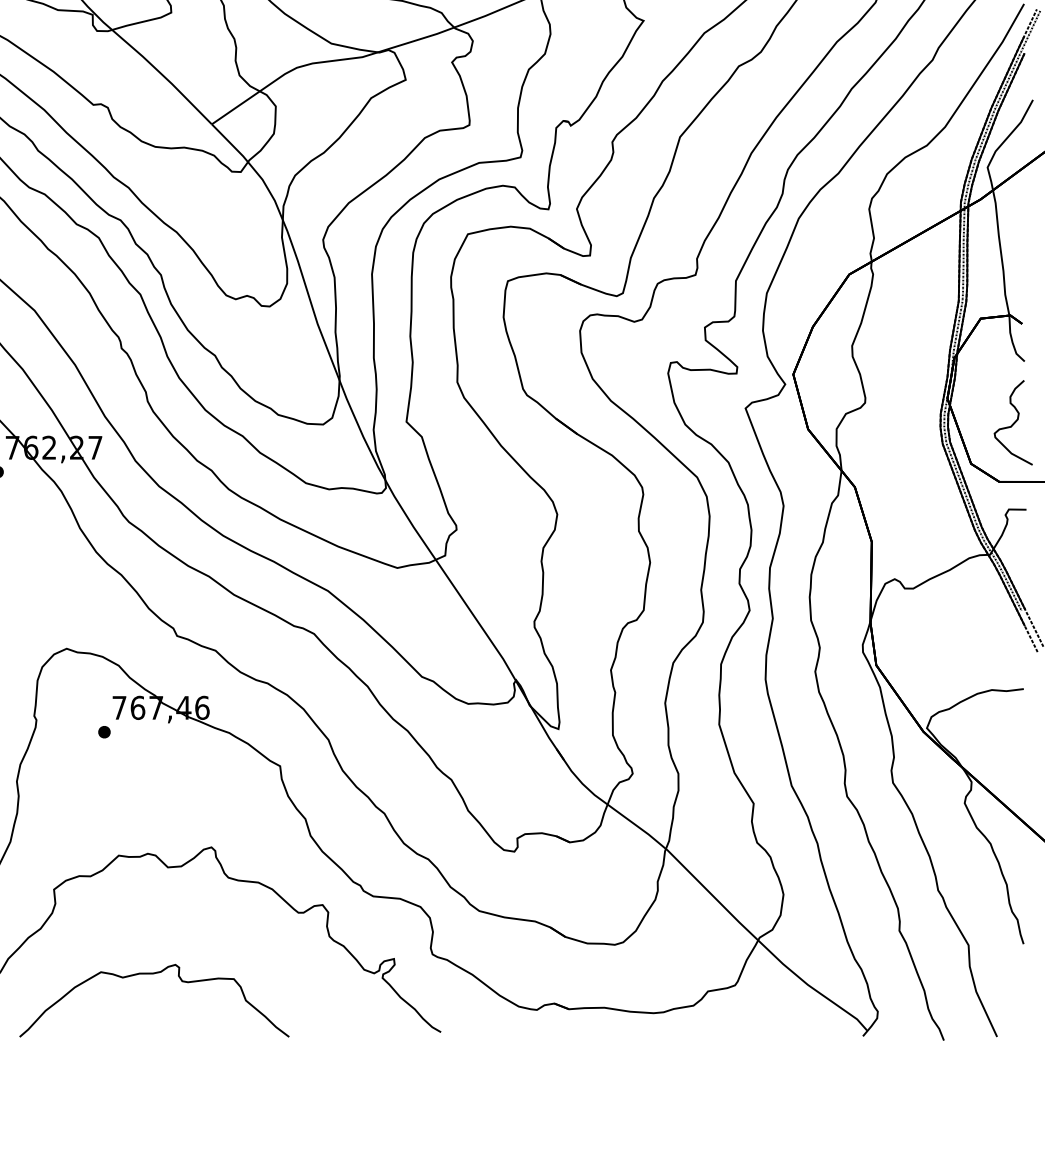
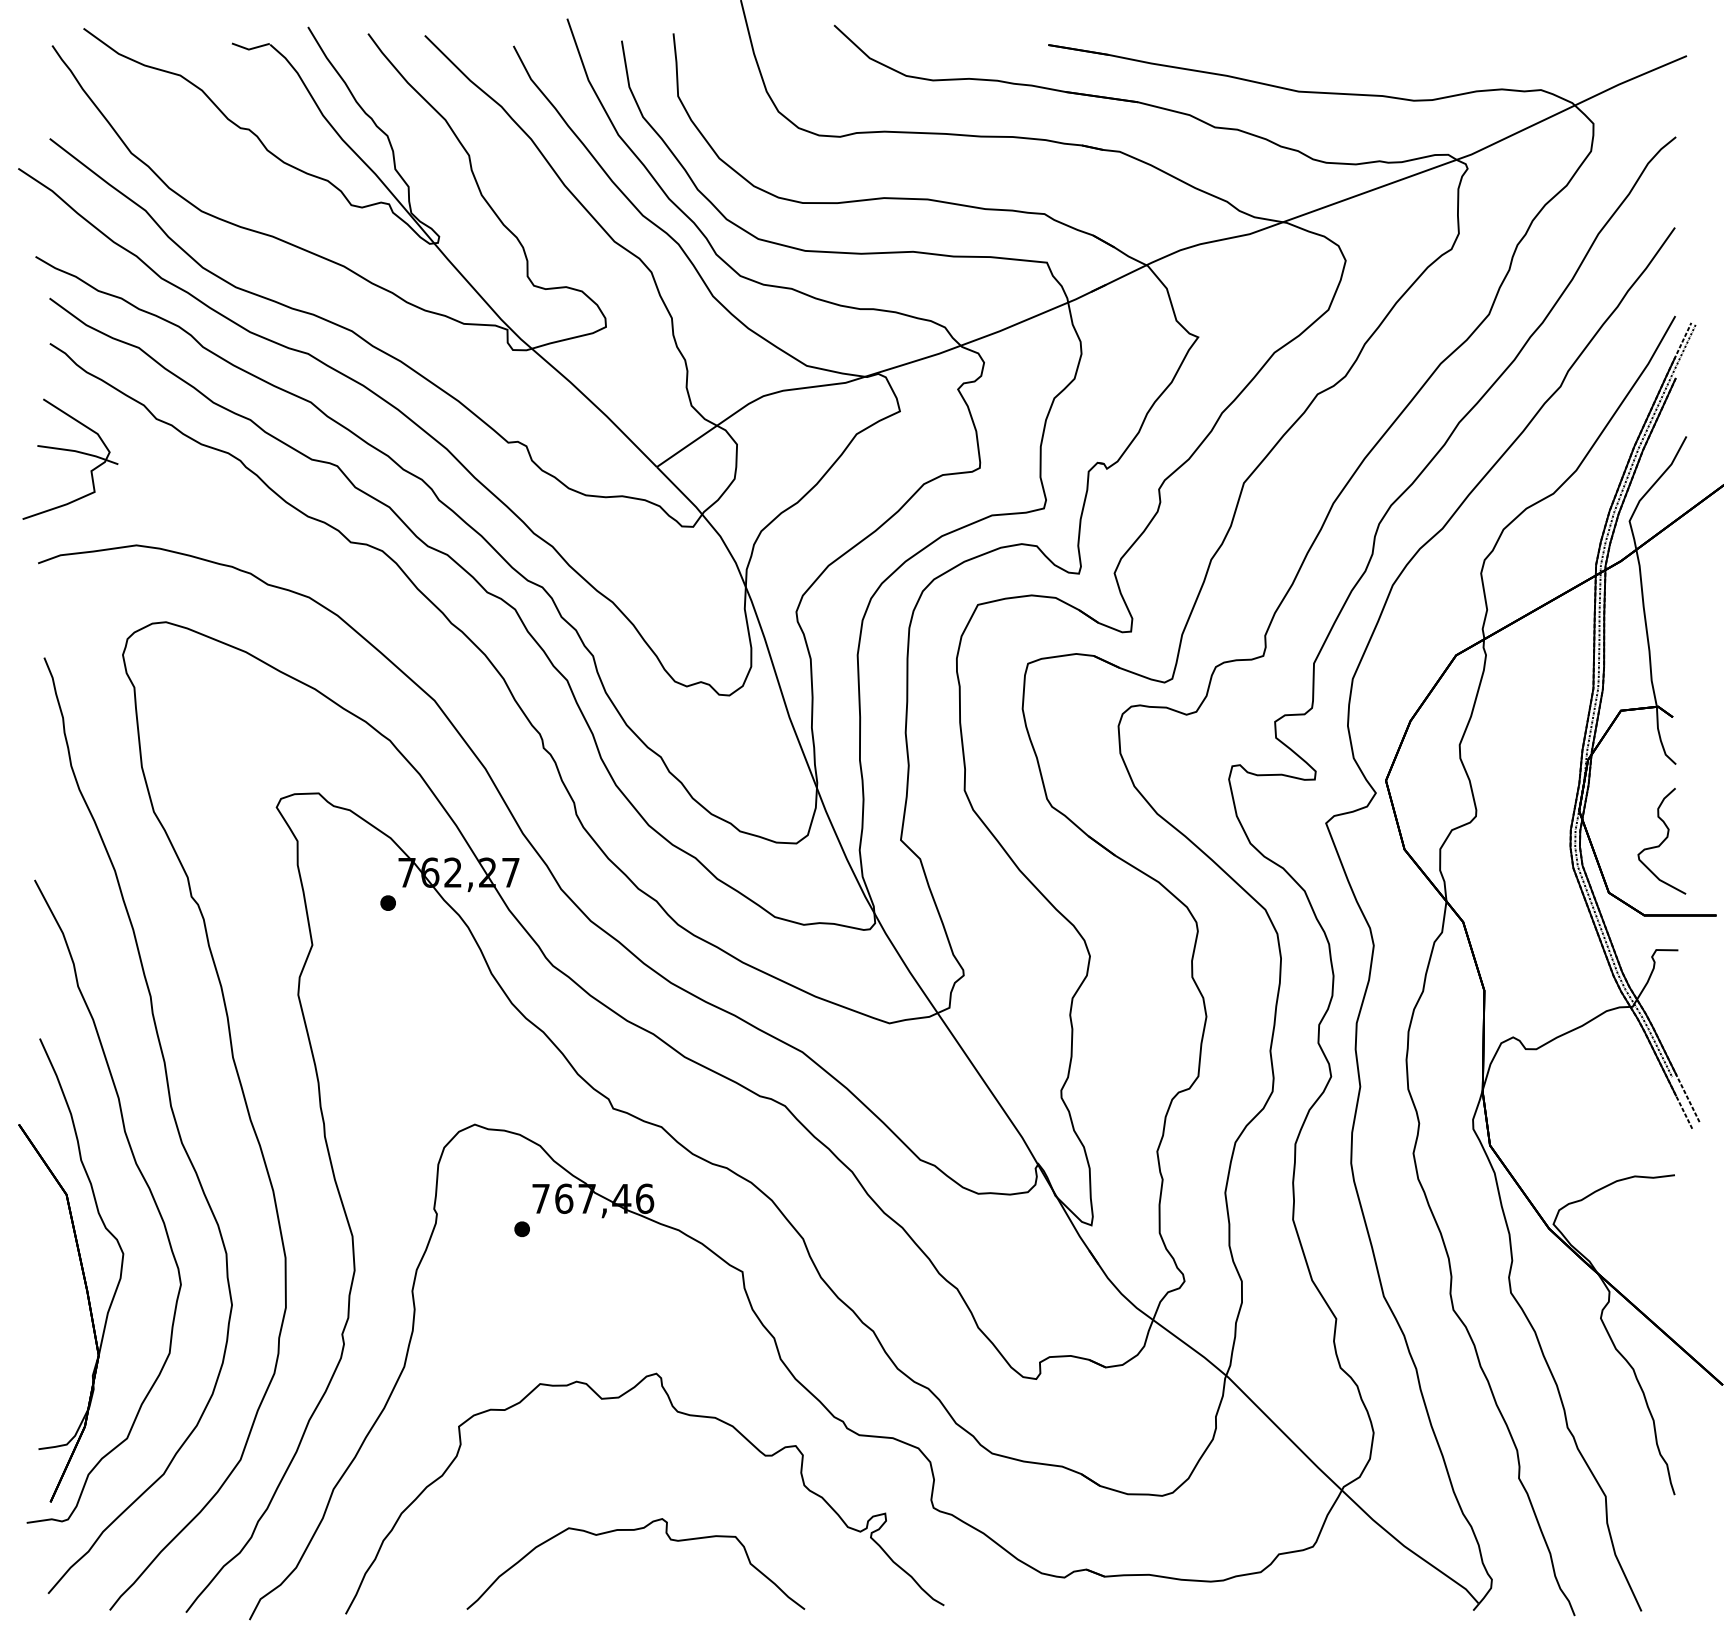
part: (154, 974) -> (635, 1530), moved

